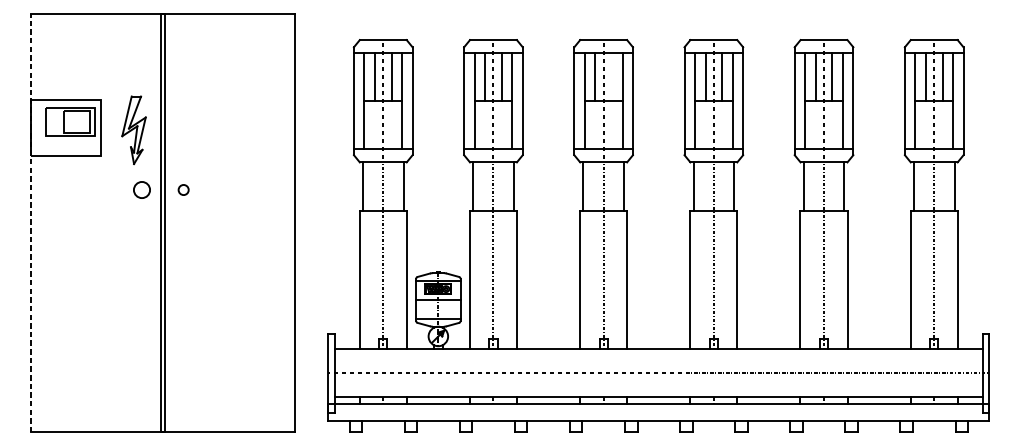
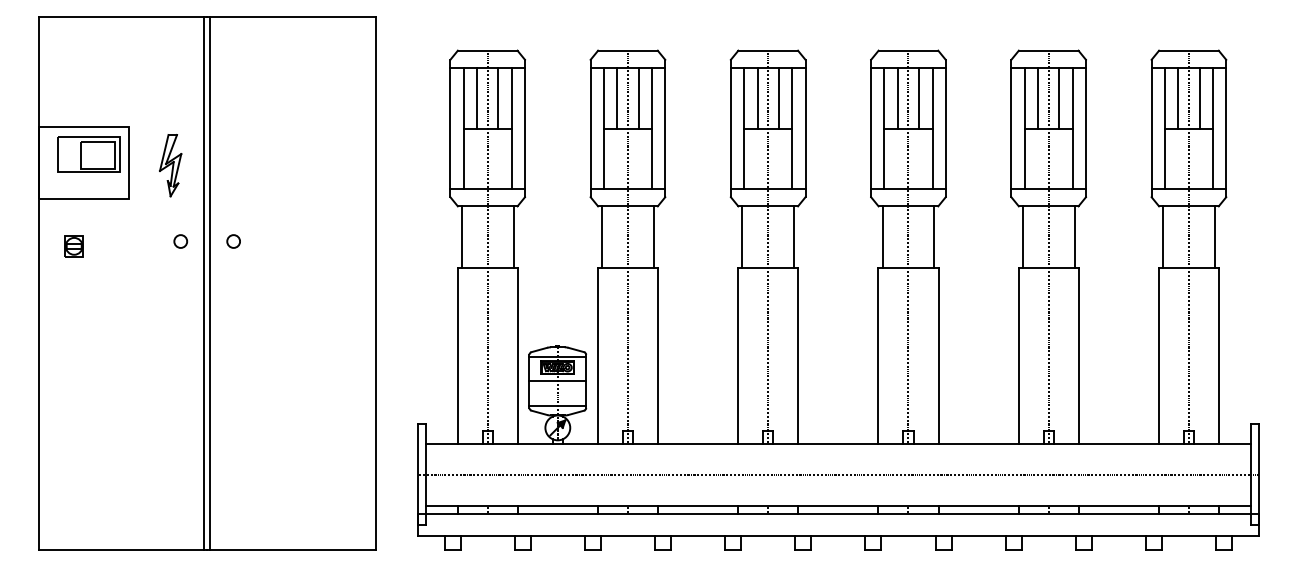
line: (611, 76) -> (778, 97), added
part: (134, 130) -> (170, 165), size x0.71
circle: (141, 190) -> (180, 241), size x0.62
part: (57, 193) -> (73, 246), added
line: (30, 223) -> (38, 283), dashed -> solid

